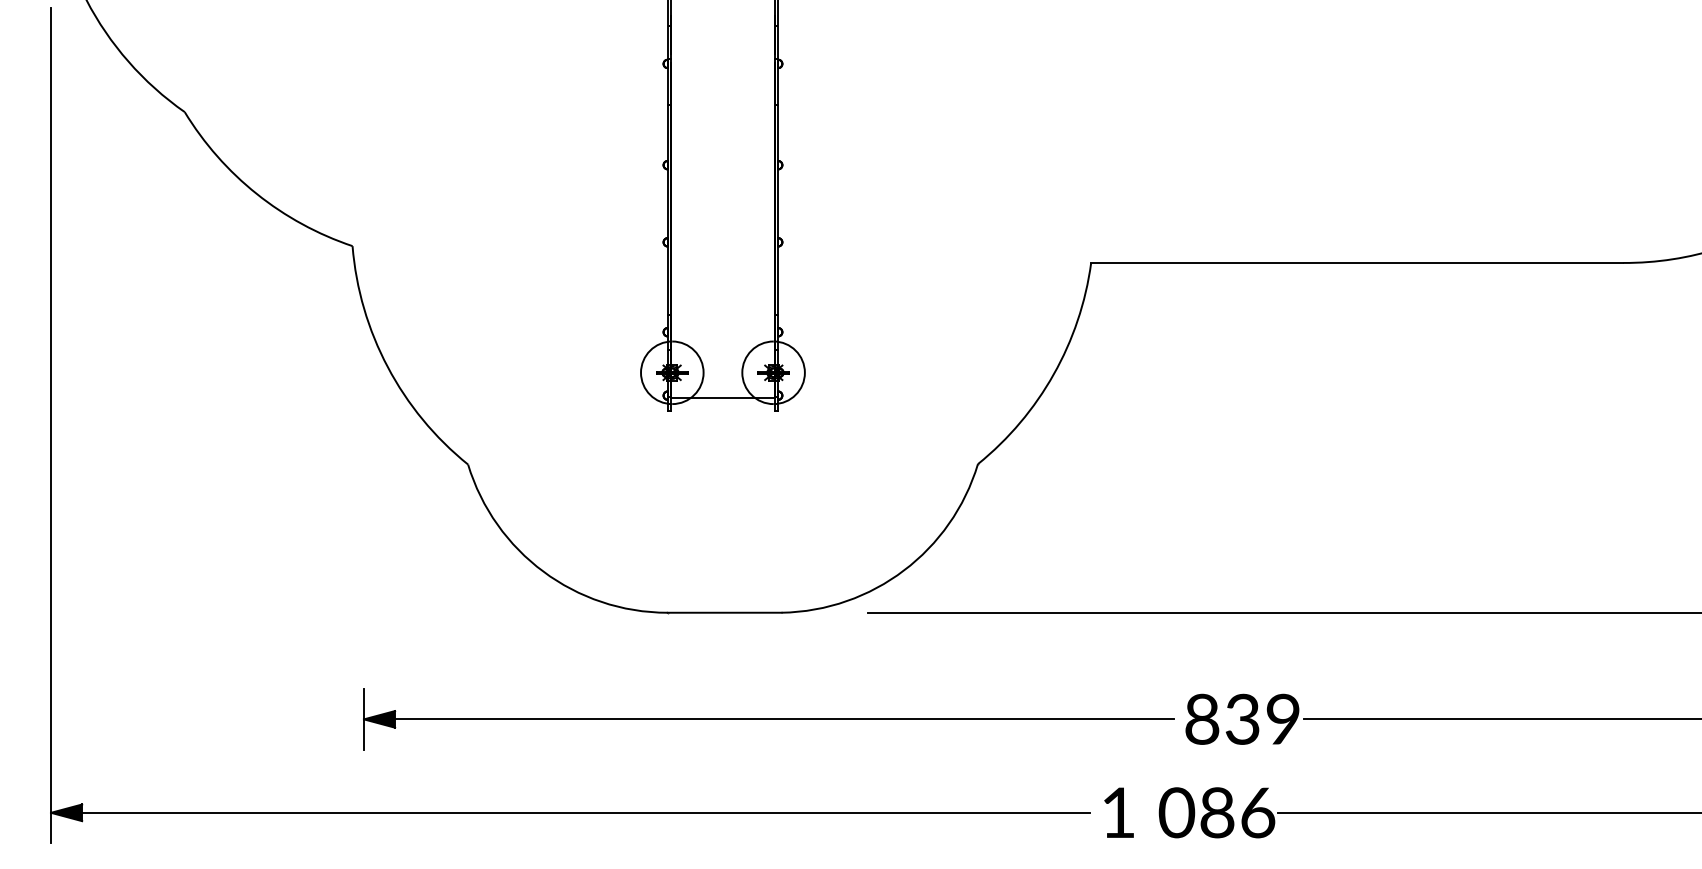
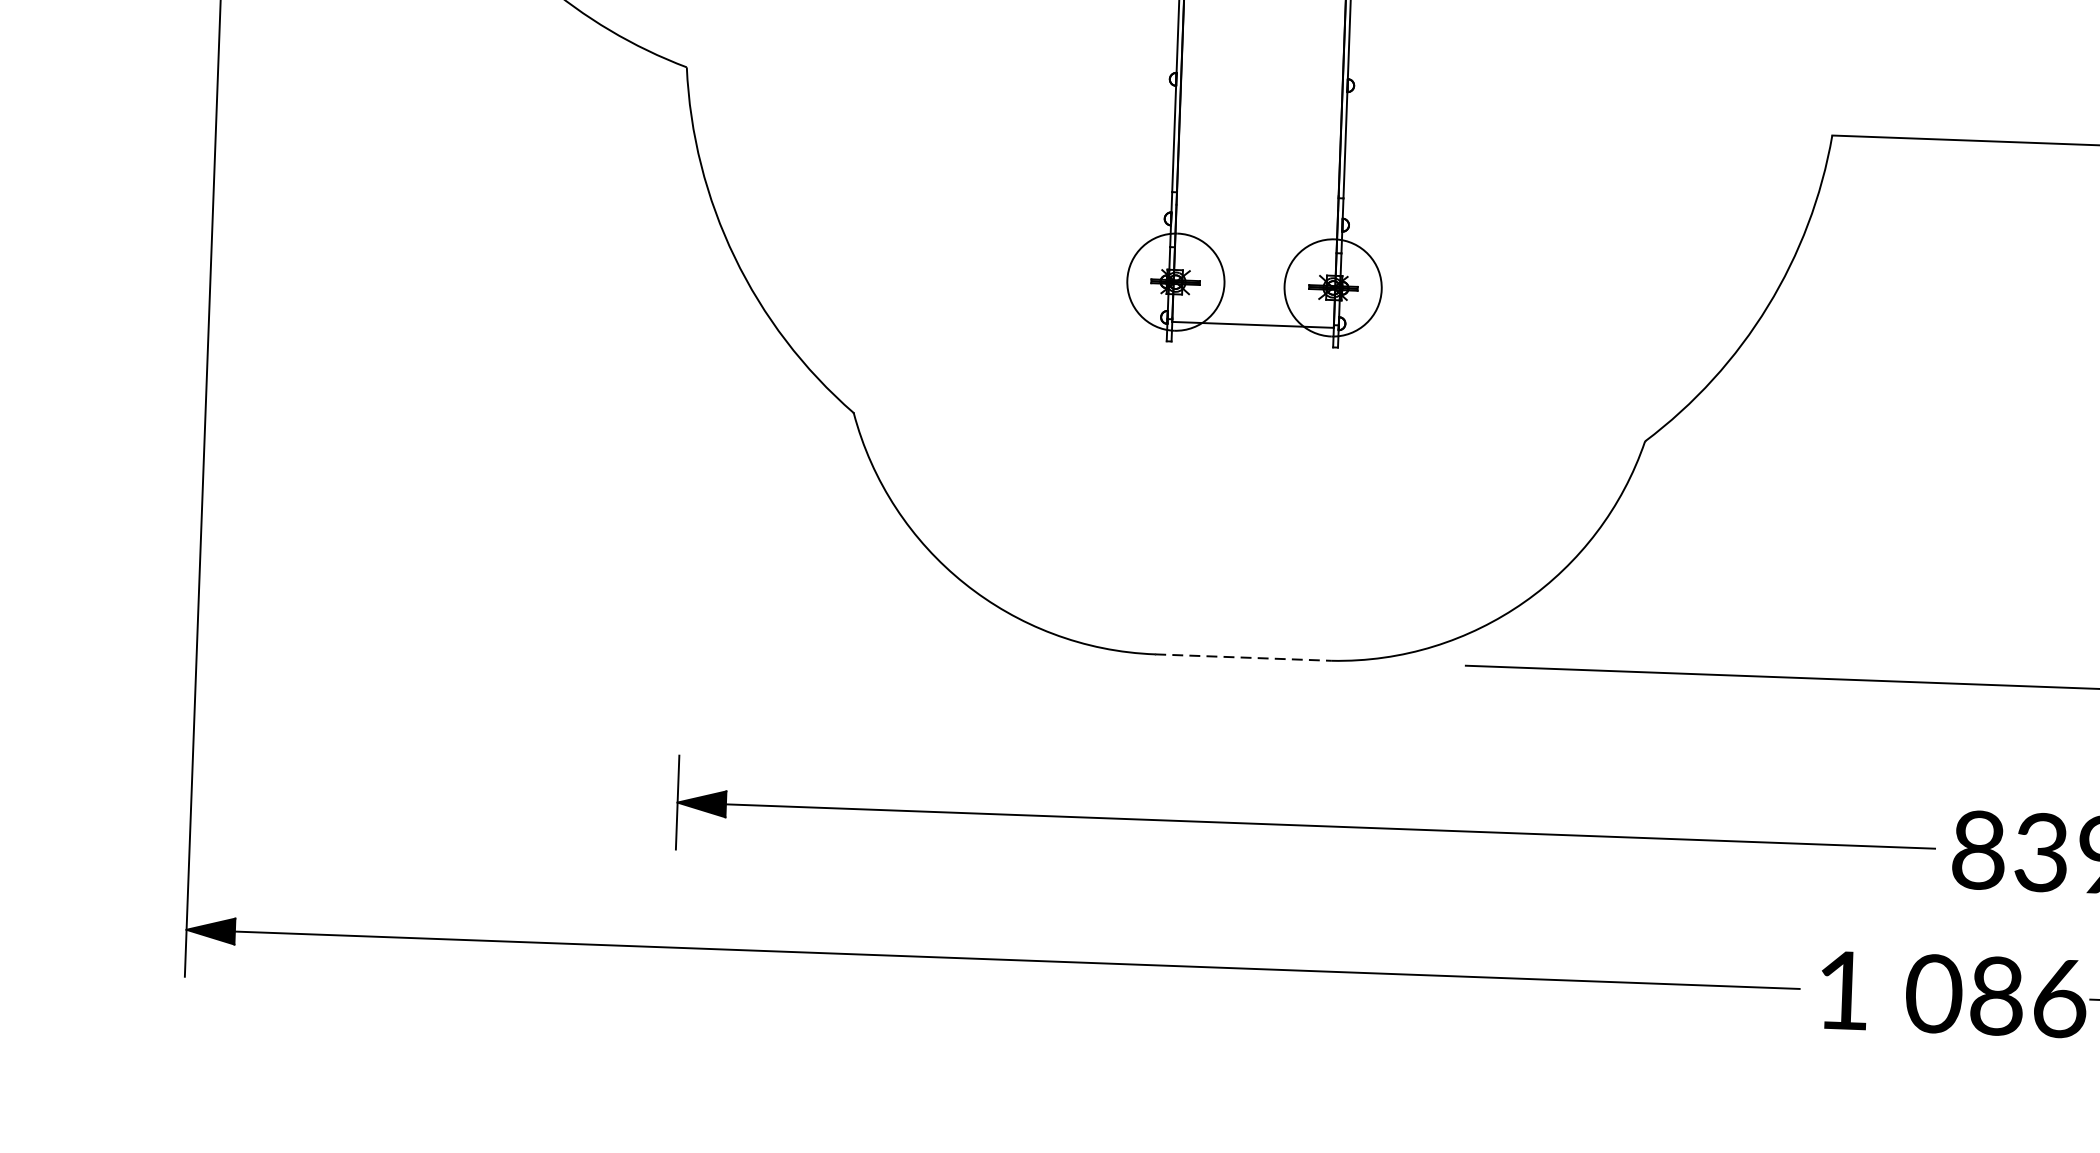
line: (724, 612) -> (1243, 657), solid -> dashed

